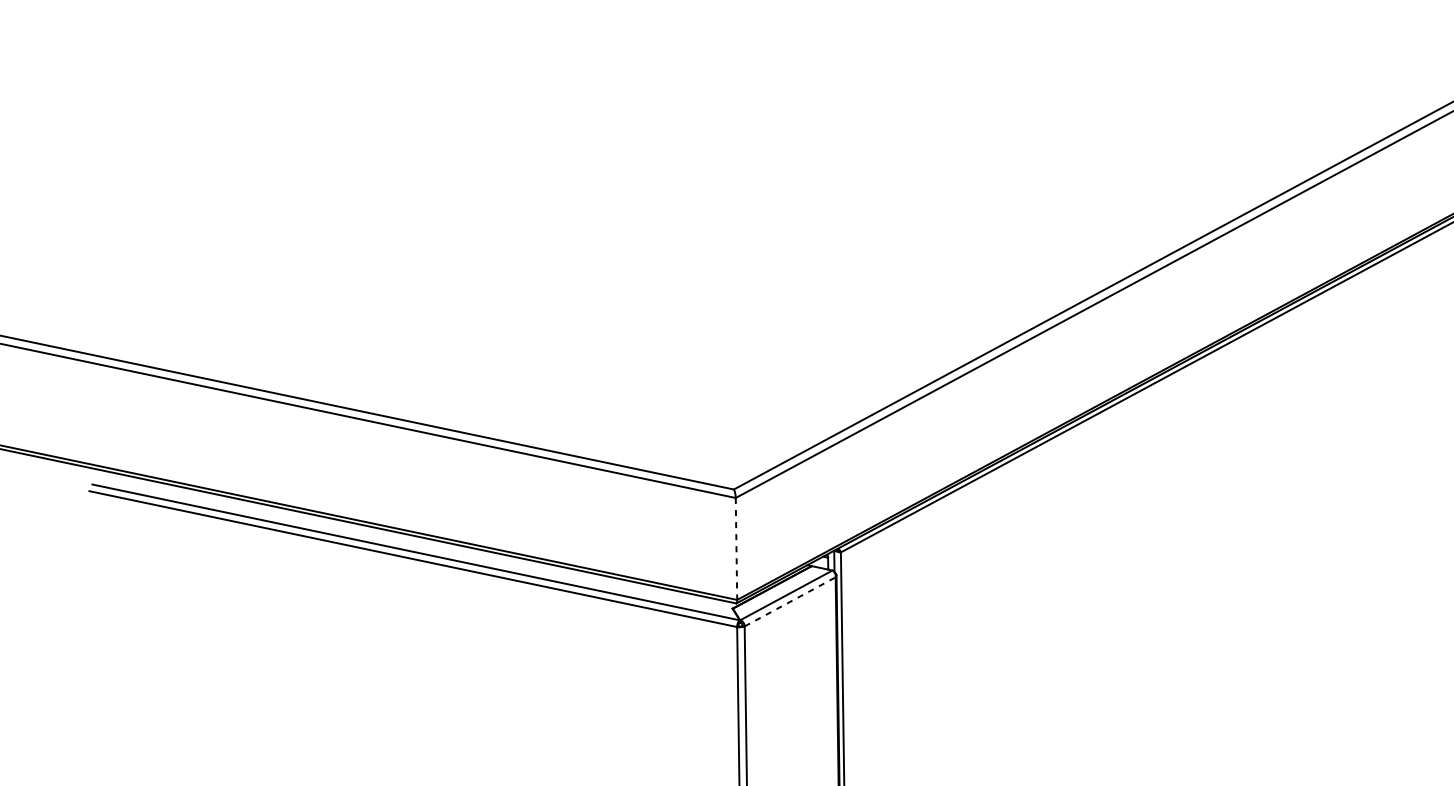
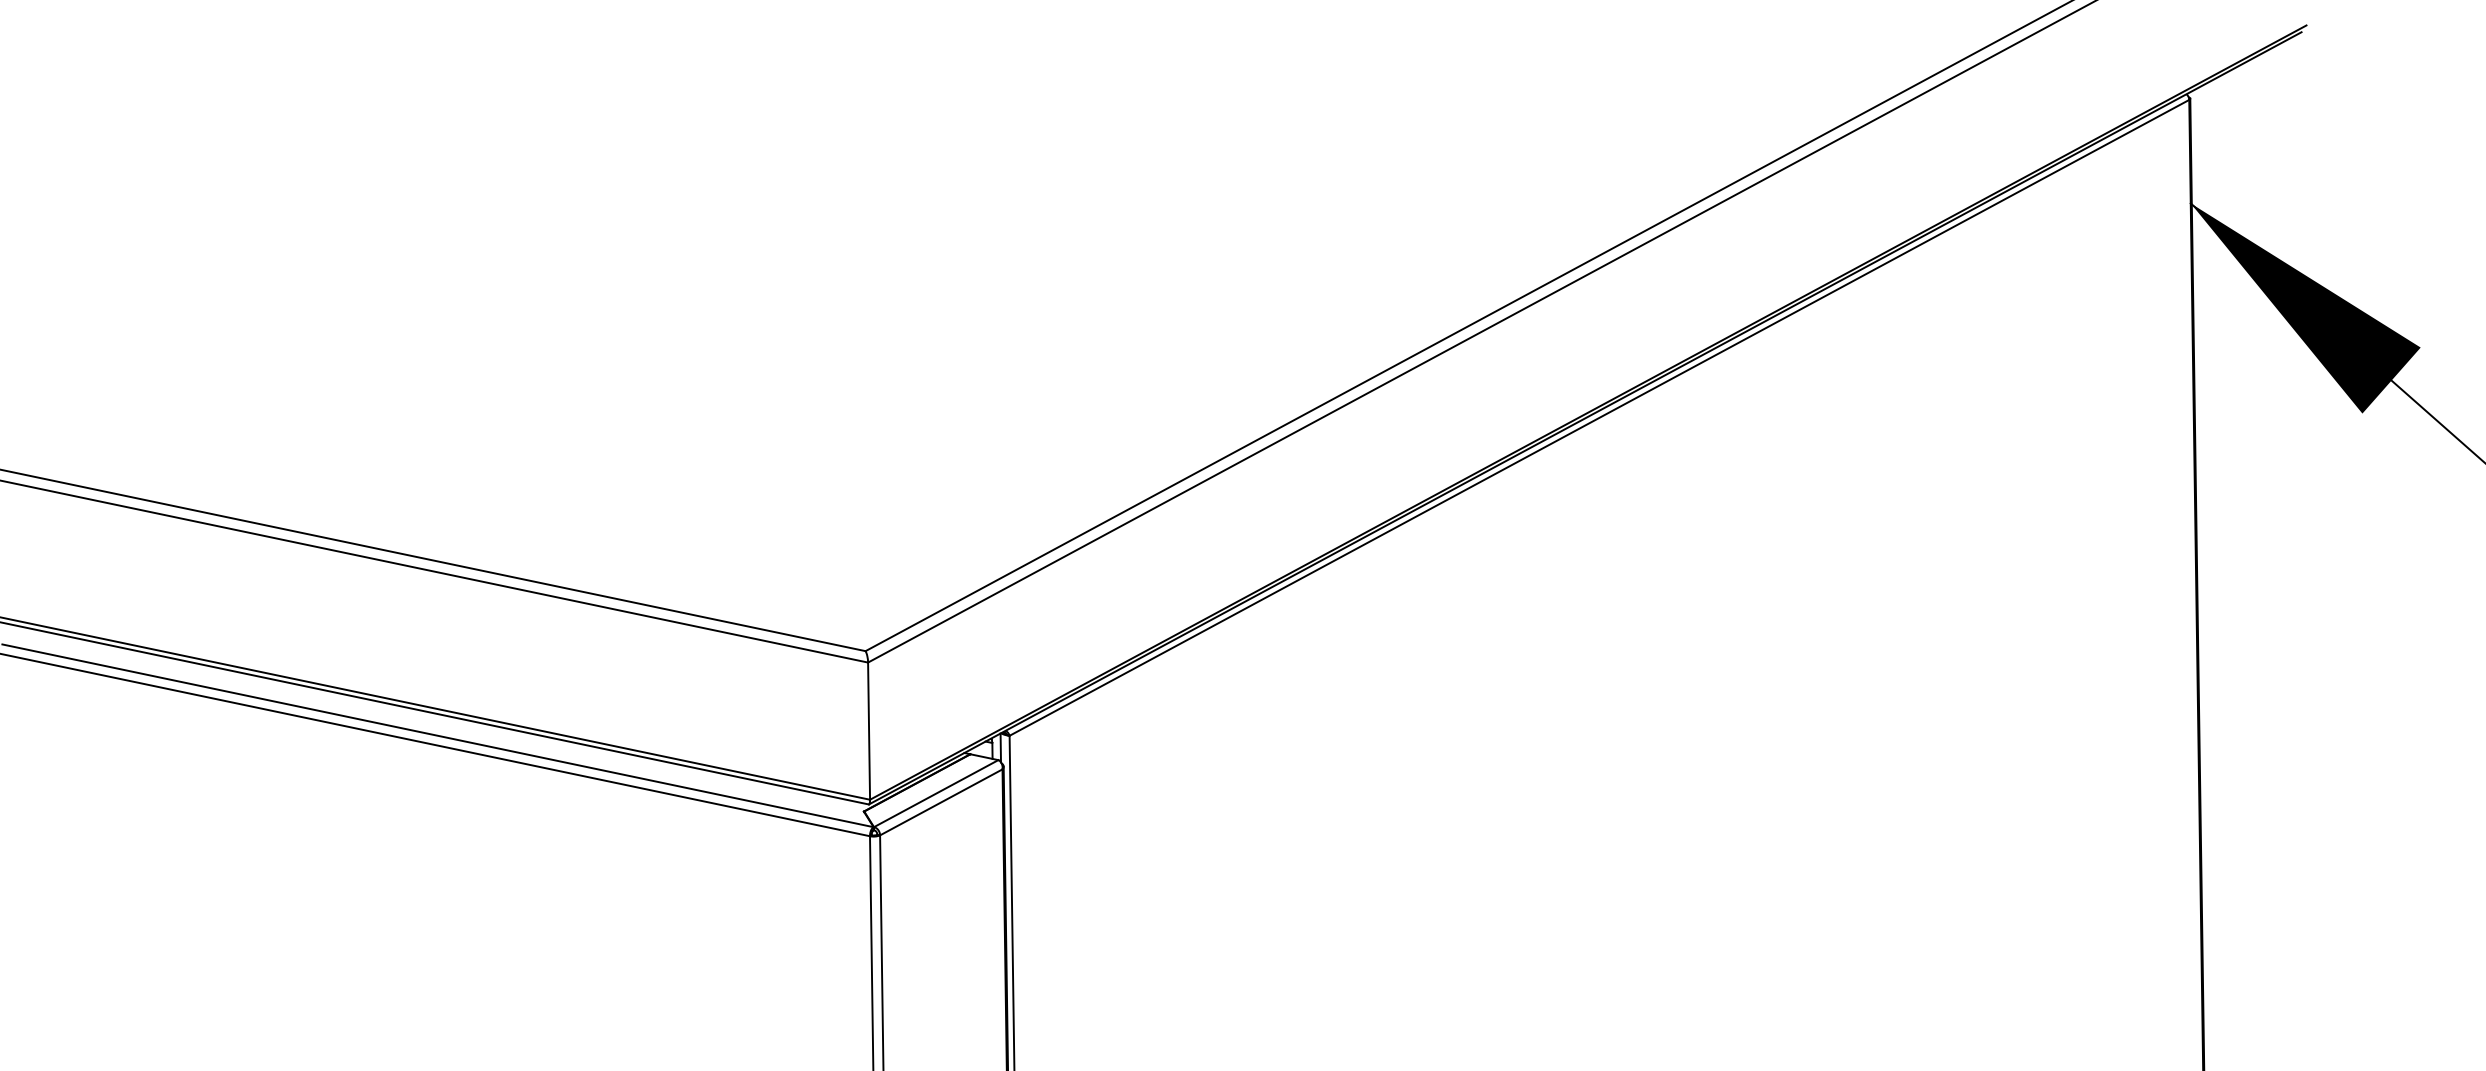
line: (736, 549) -> (869, 731), dashed -> solid
line: (790, 601) -> (941, 802), dashed -> solid

